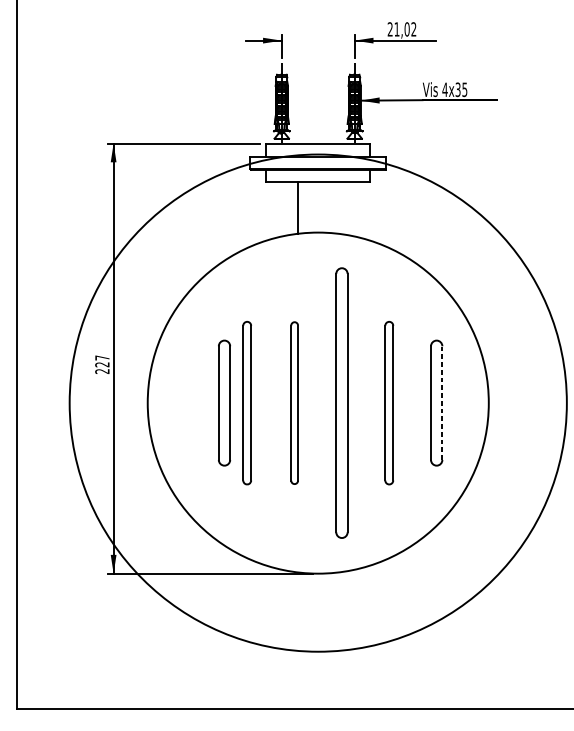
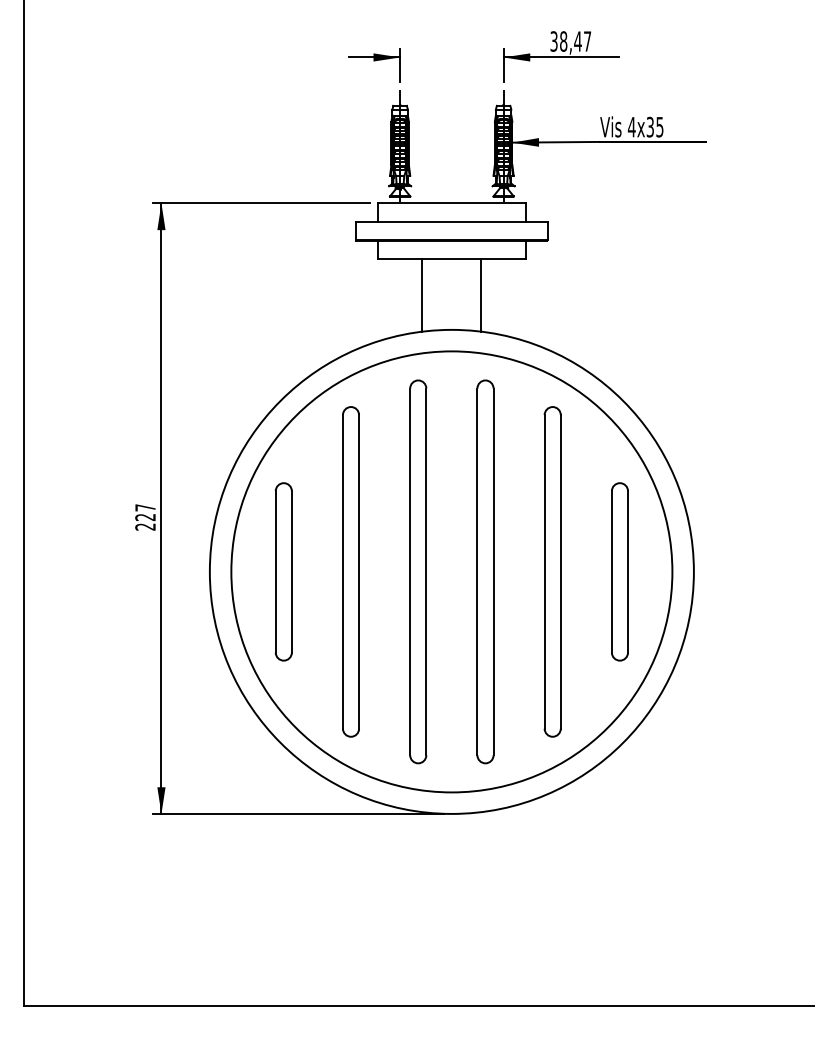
text: (401, 29) -> (570, 41), 21,02 -> 38,47
line: (339, 207) -> (481, 294), added
part: (224, 402) -> (283, 571), moved
part: (246, 402) -> (350, 571), size x1.43
part: (294, 402) -> (418, 571), size x1.67
circle: (318, 402) -> (451, 571), size x0.62
part: (389, 402) -> (552, 571), size x1.43
line: (442, 402) -> (628, 571), dashed -> solid

